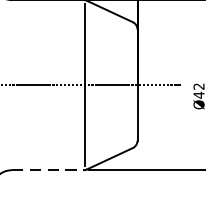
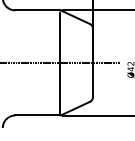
line: (47, 170) -> (37, 115), dashed -> solid

